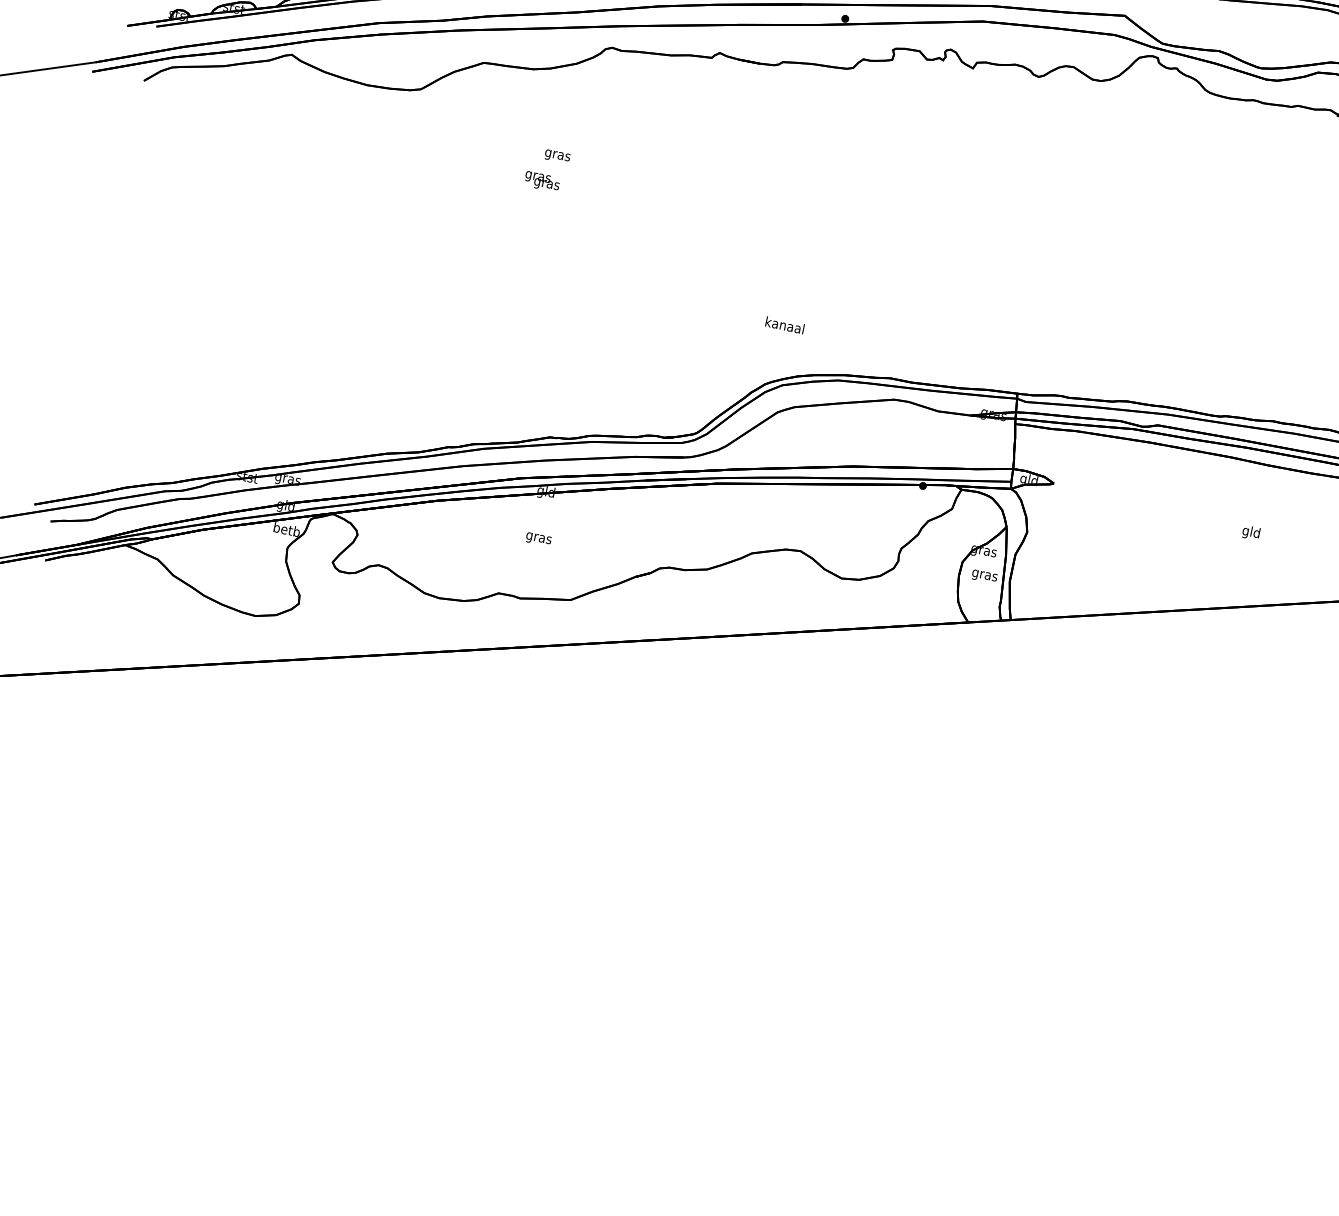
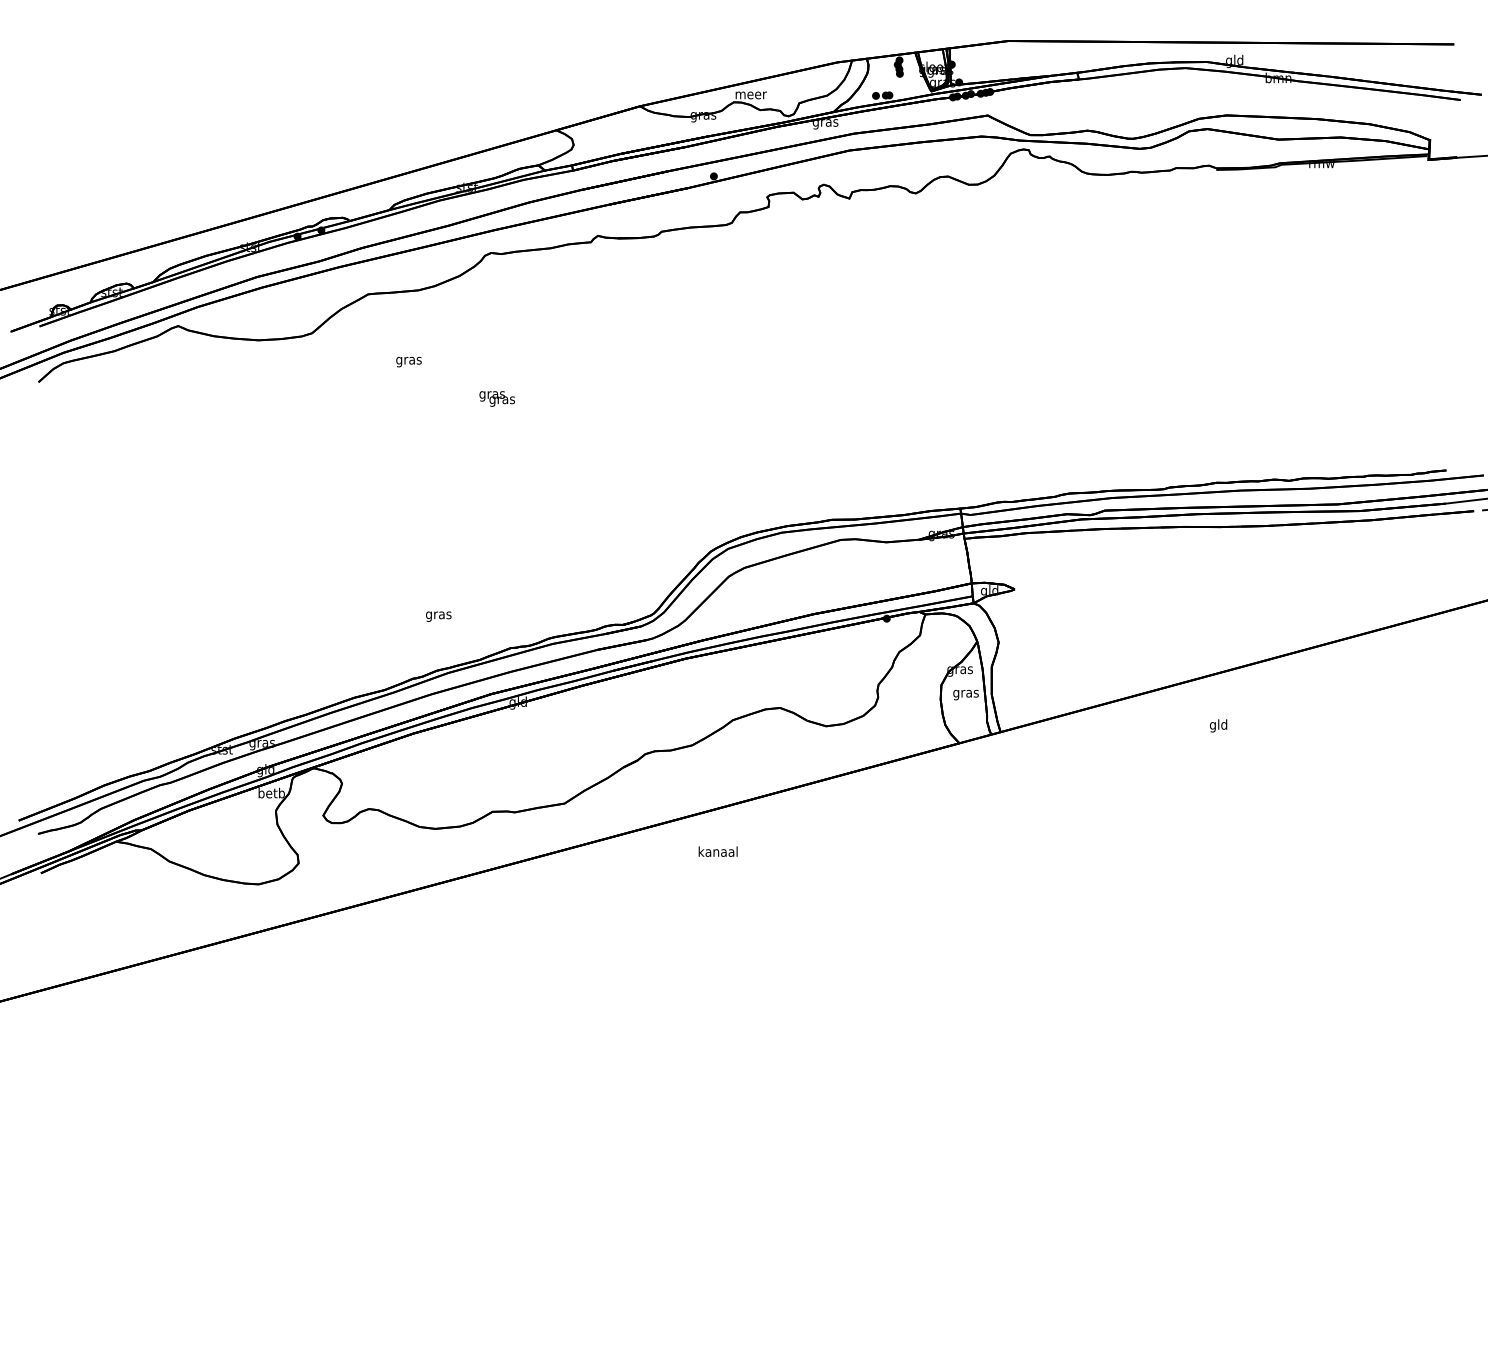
text: (557, 155) -> (408, 361), moved
text: (541, 181) -> (496, 398), moved
text: (784, 325) -> (717, 851), moved
text: (1251, 532) -> (1218, 725), moved
text: (538, 539) -> (438, 616), moved

